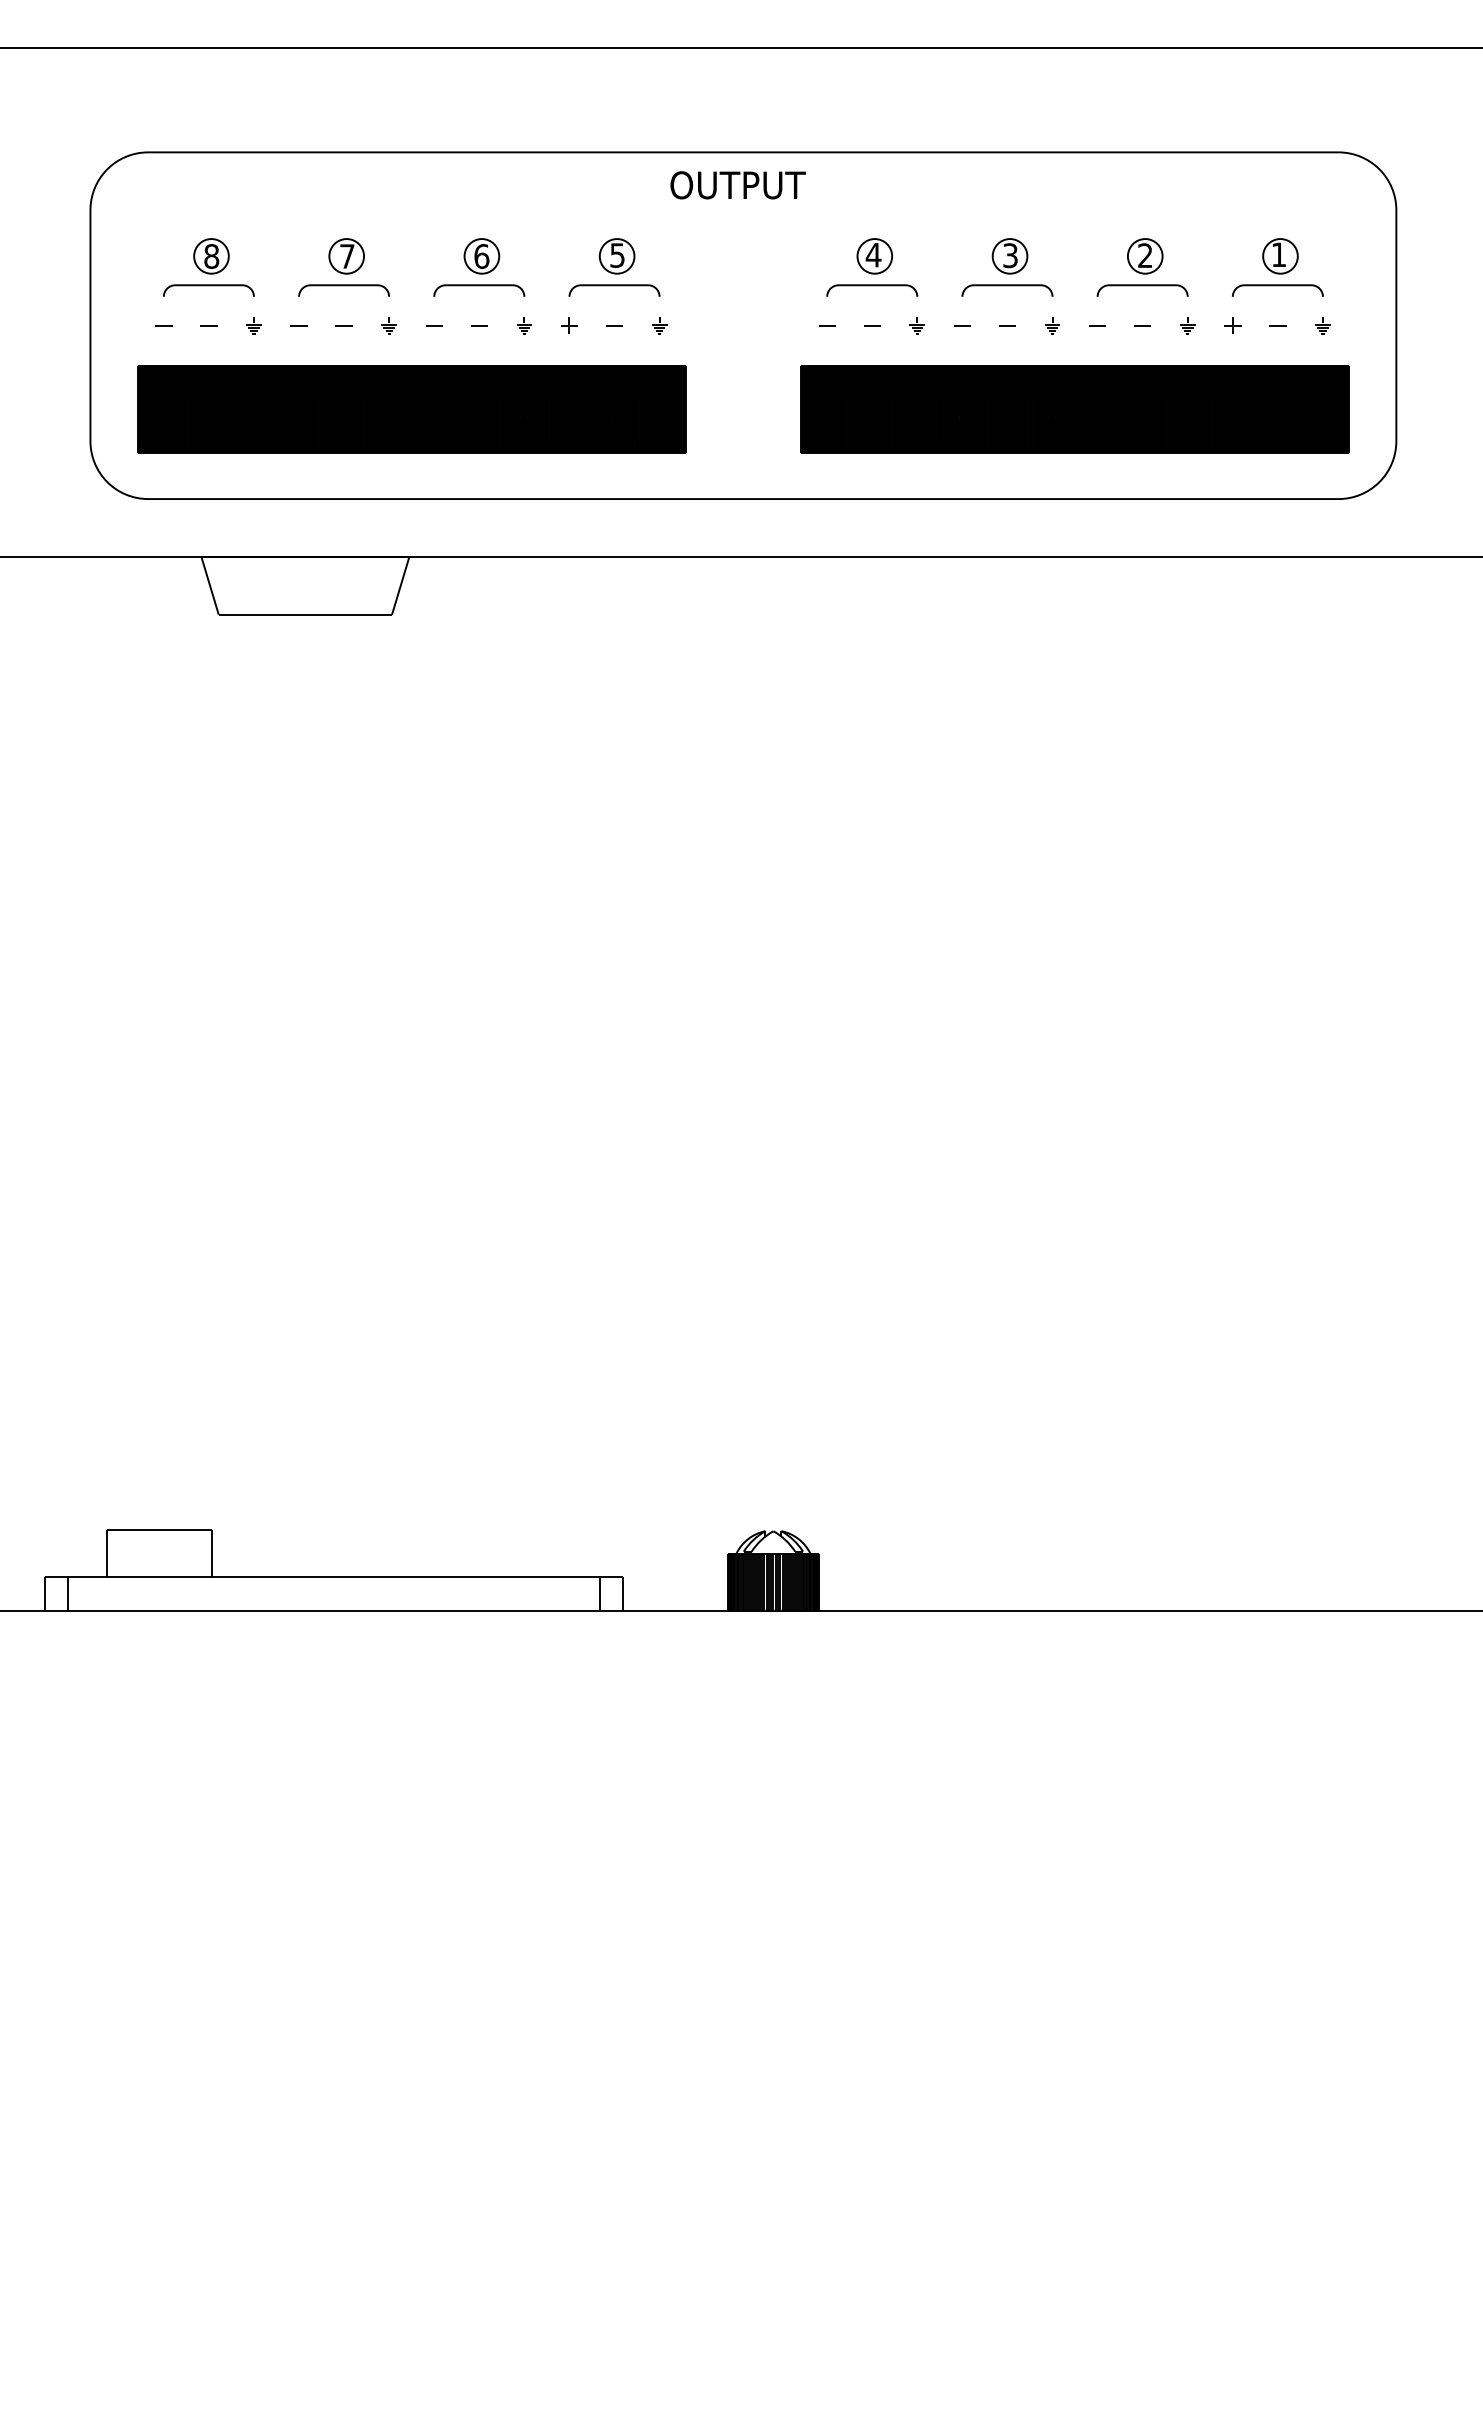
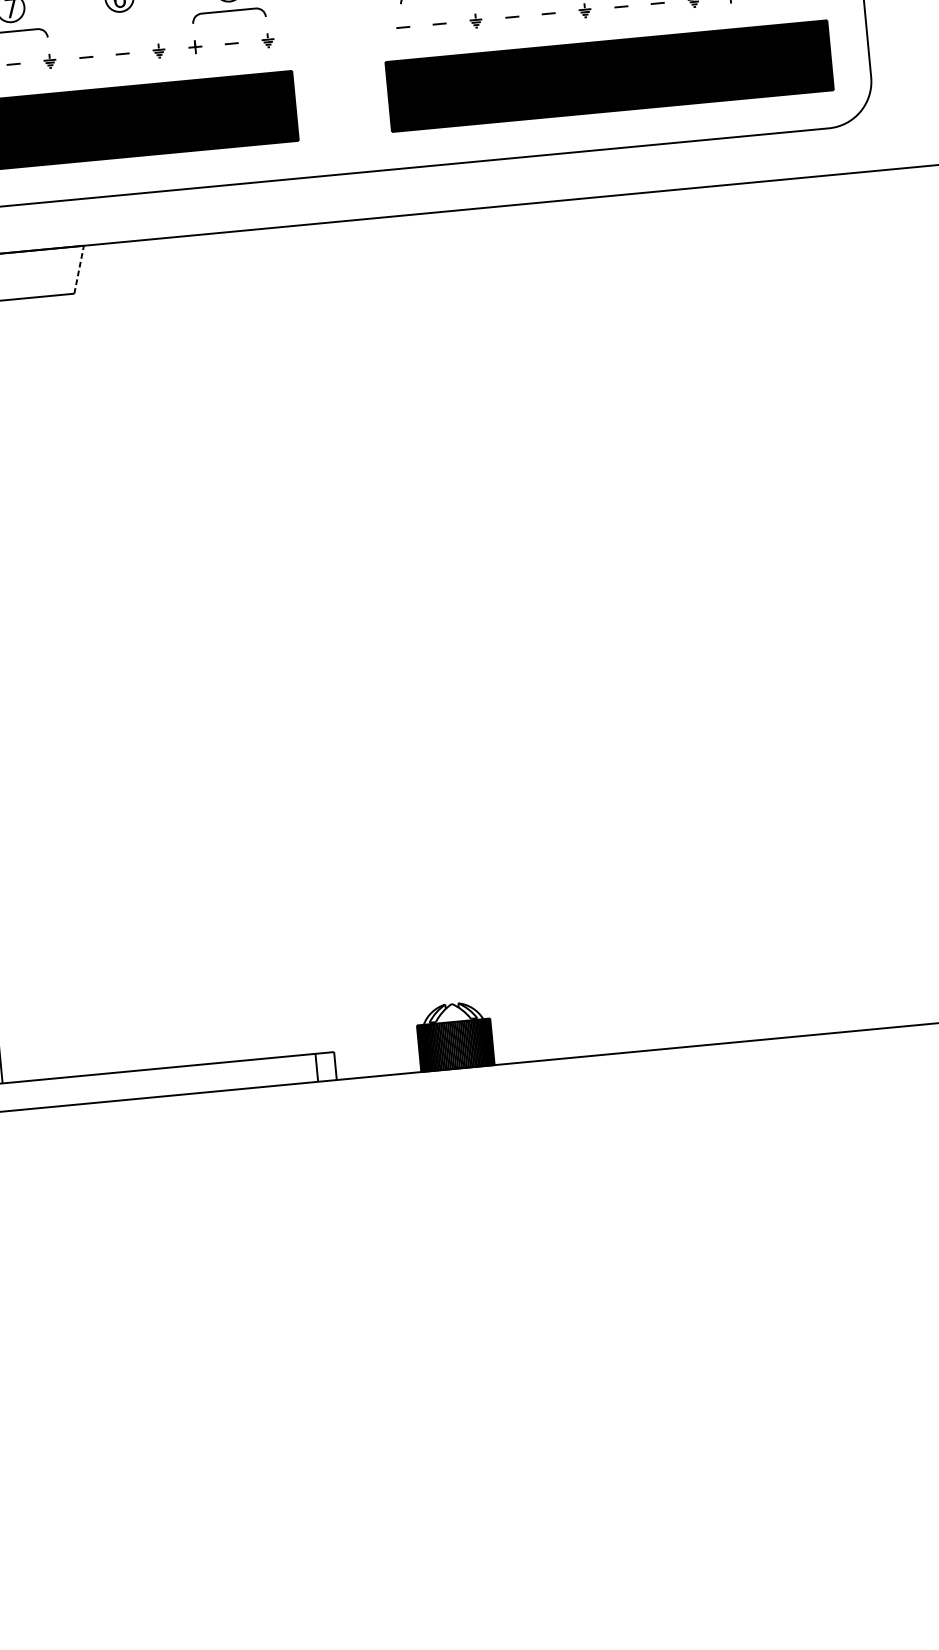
curve: (479, 286) -> (119, 22), removed
line: (400, 585) -> (78, 269), solid -> dashed

